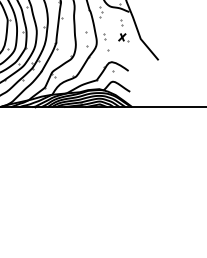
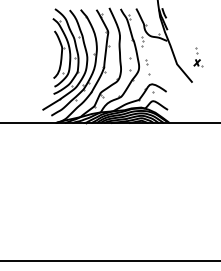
part: (123, 31) -> (198, 57), moved

